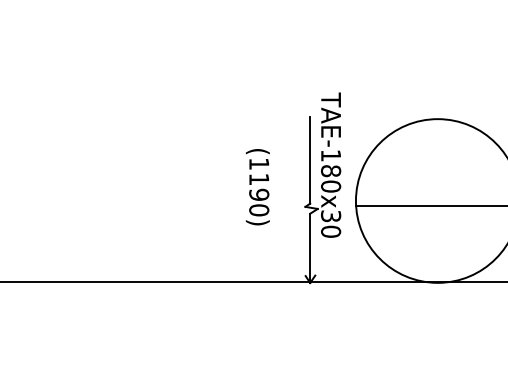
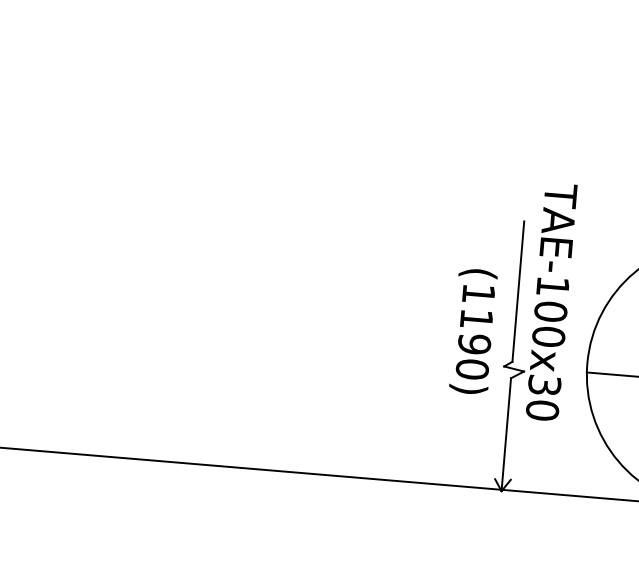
text: (330, 171) -> (549, 312), TAE-180x30 -> TAE-100x30
text: (257, 187) -> (472, 332), moved

